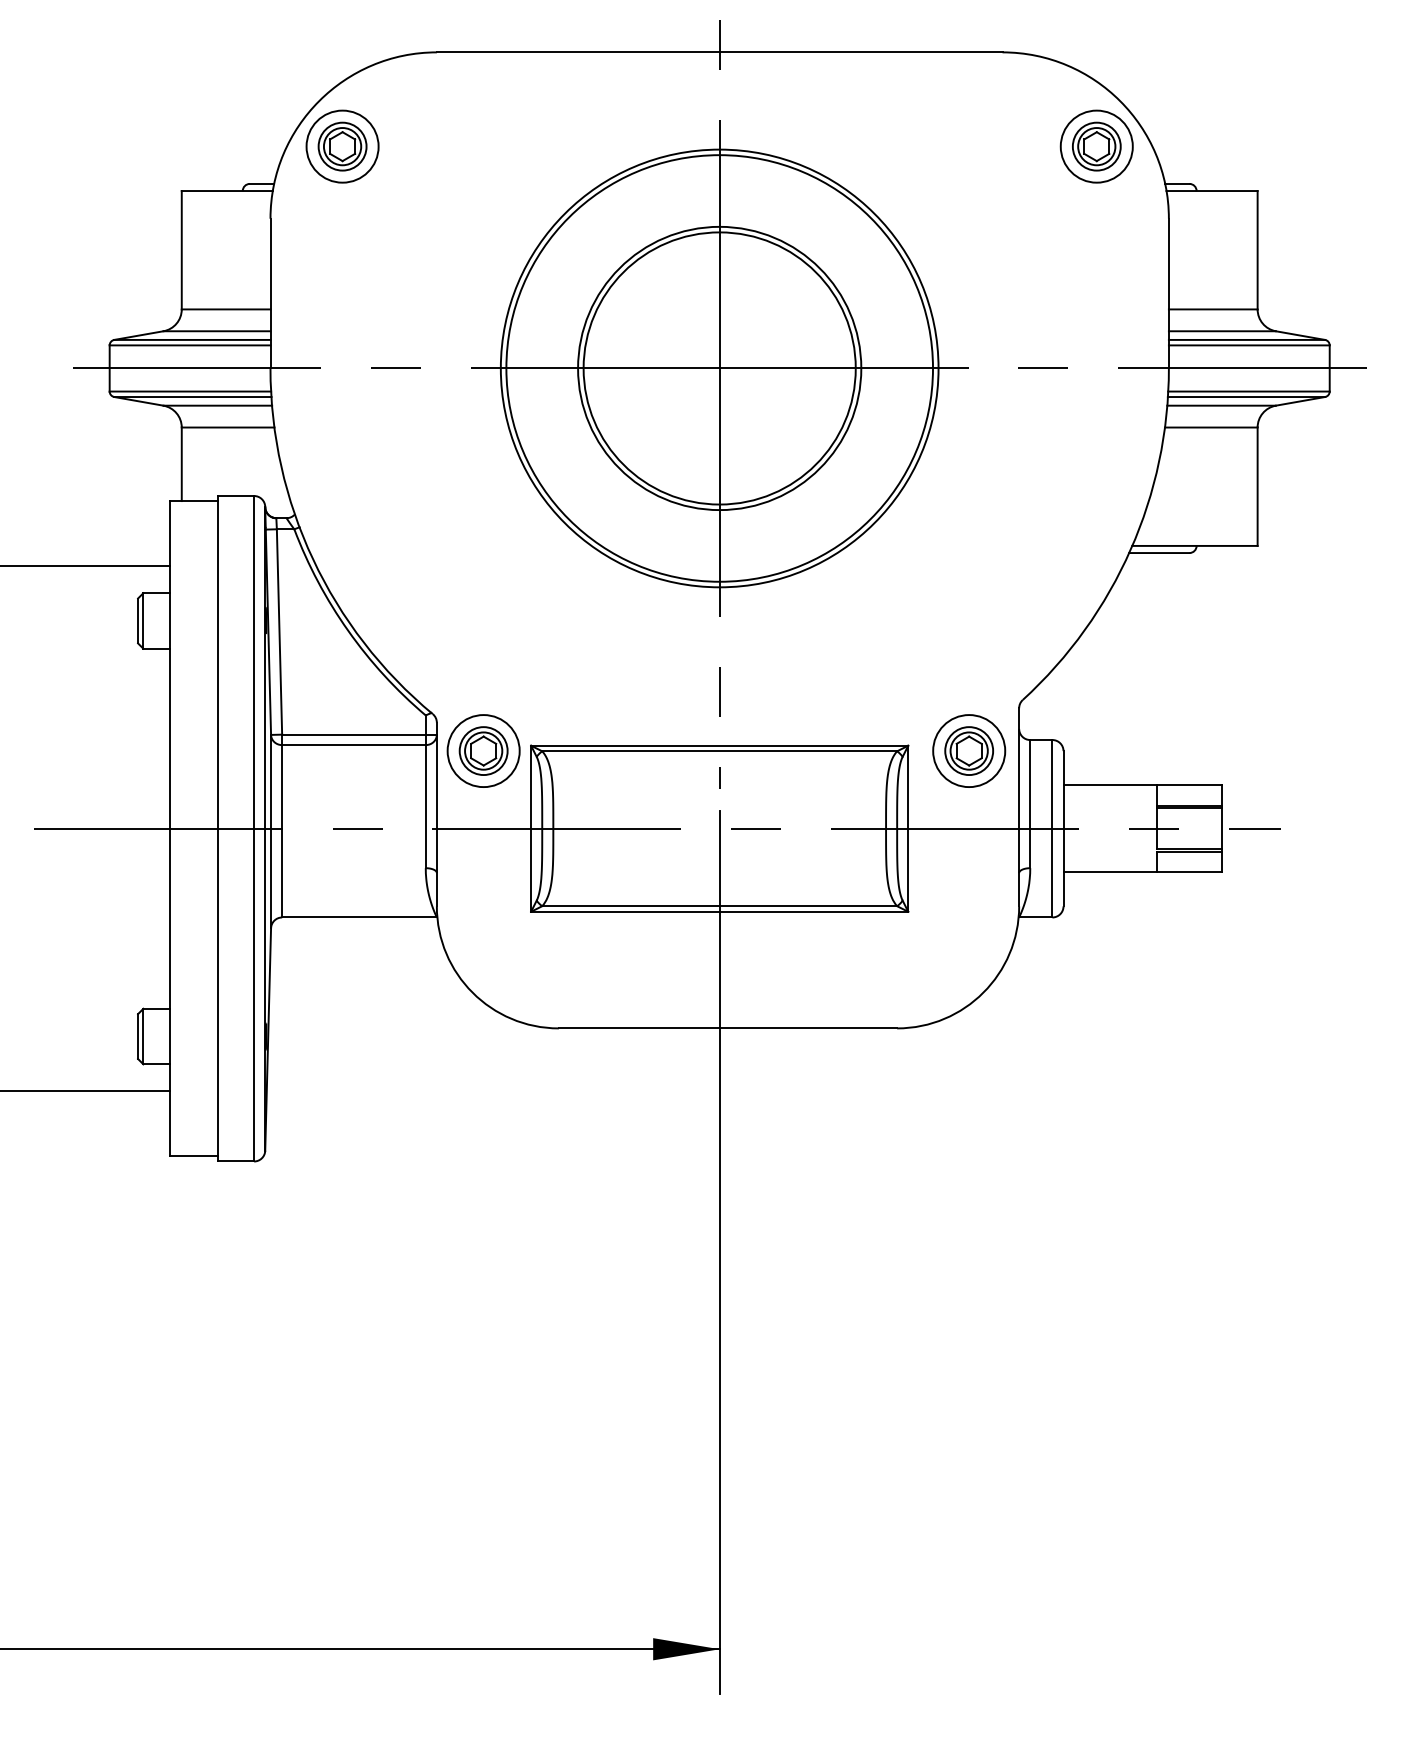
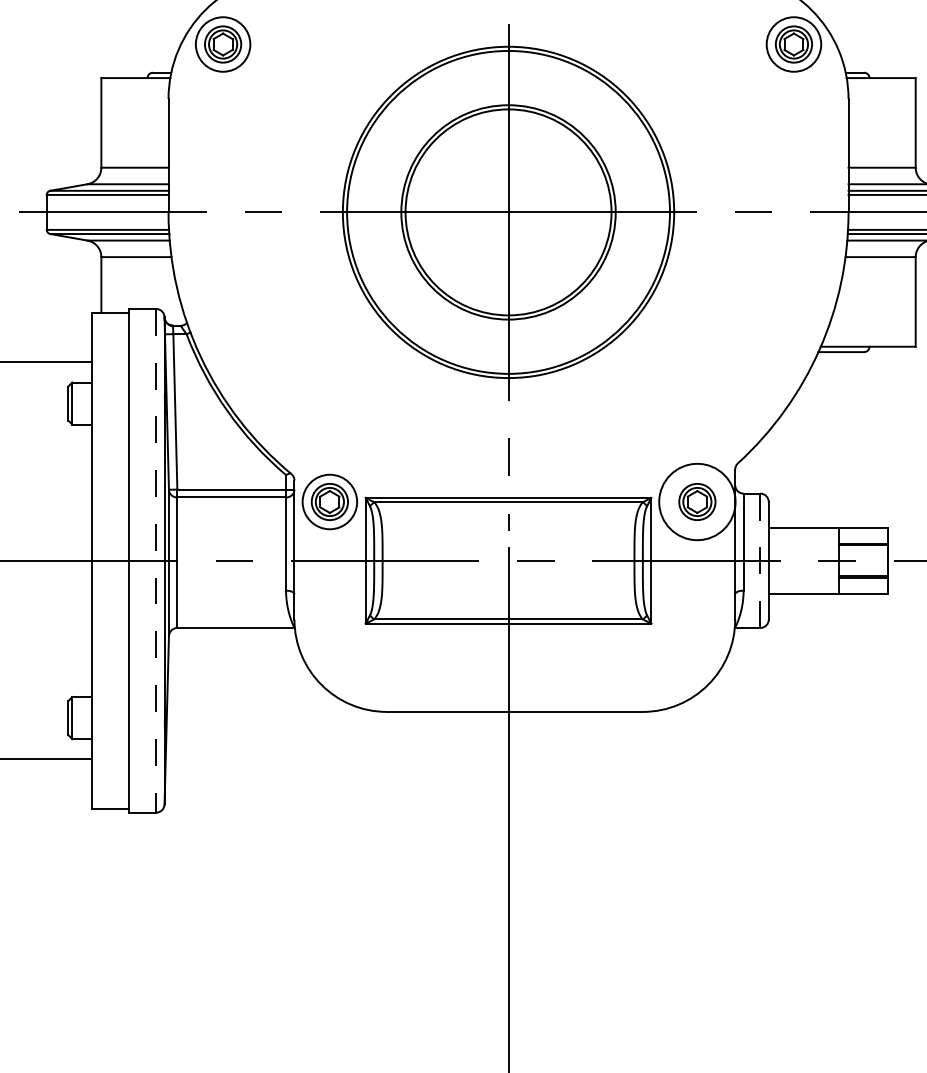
circle: (969, 751) -> (697, 502), size x1.4
line: (254, 828) -> (156, 560), solid -> dashed
line: (1052, 828) -> (760, 560), solid -> dashed

